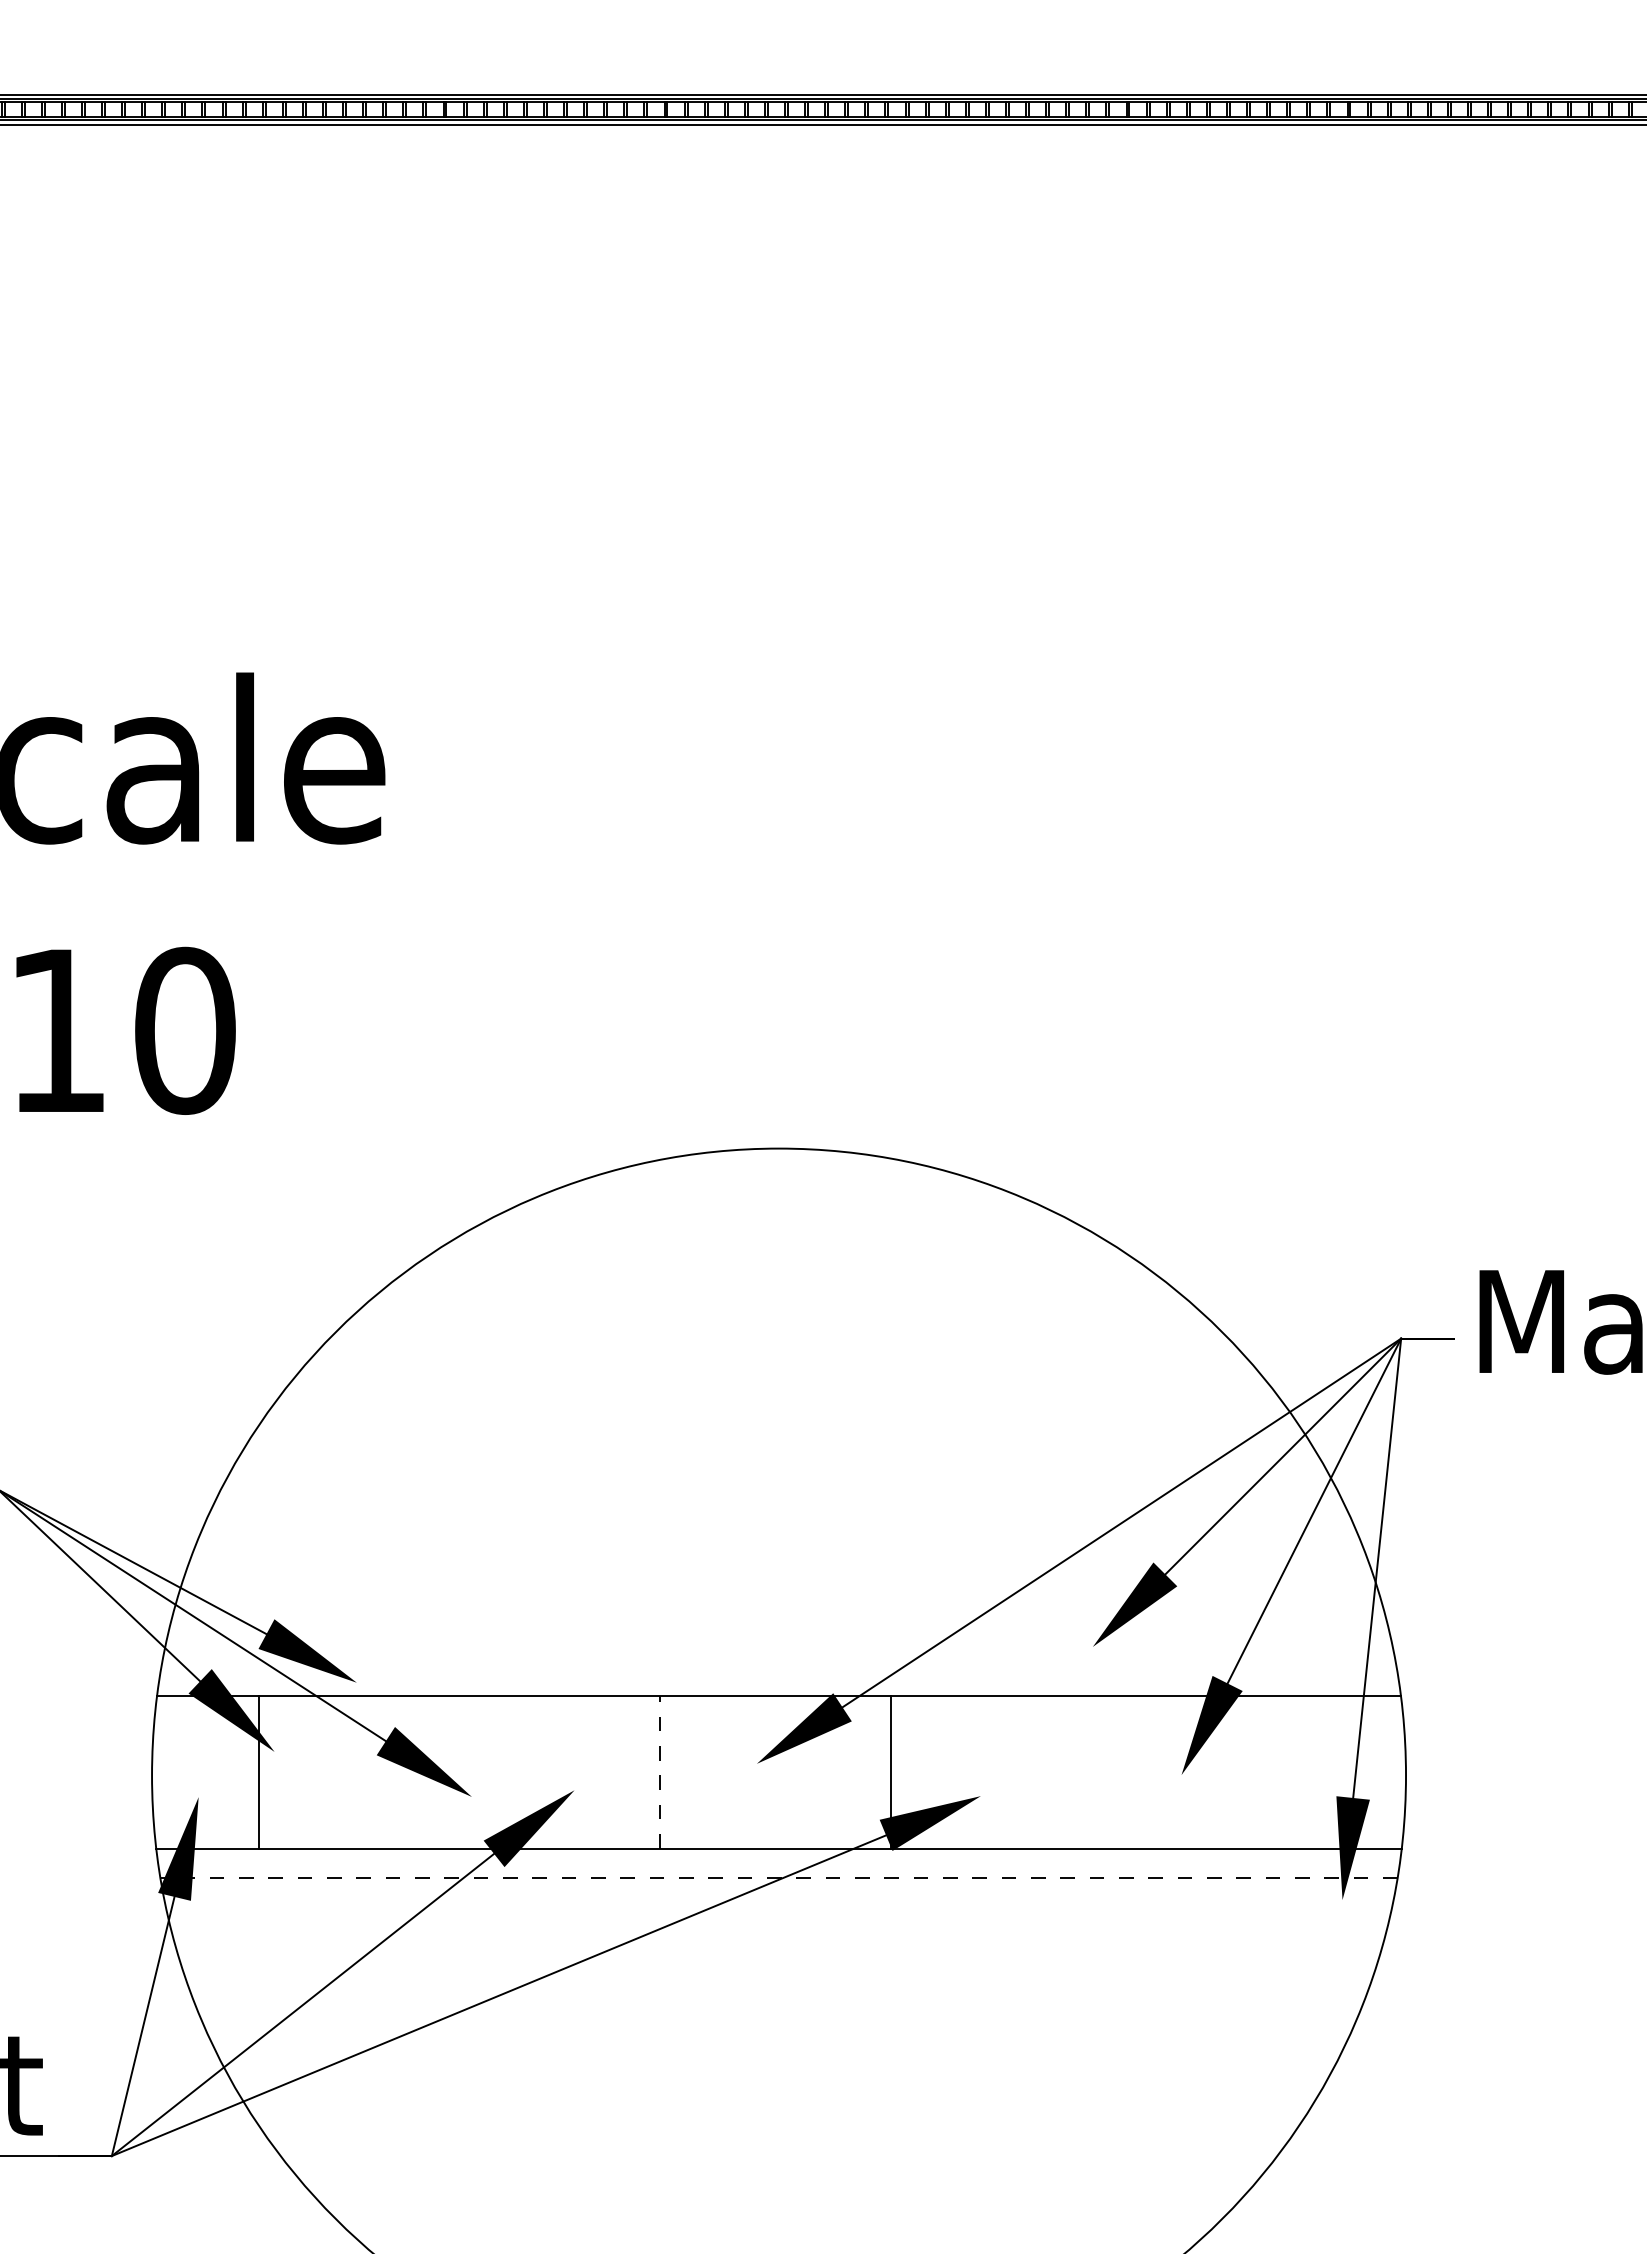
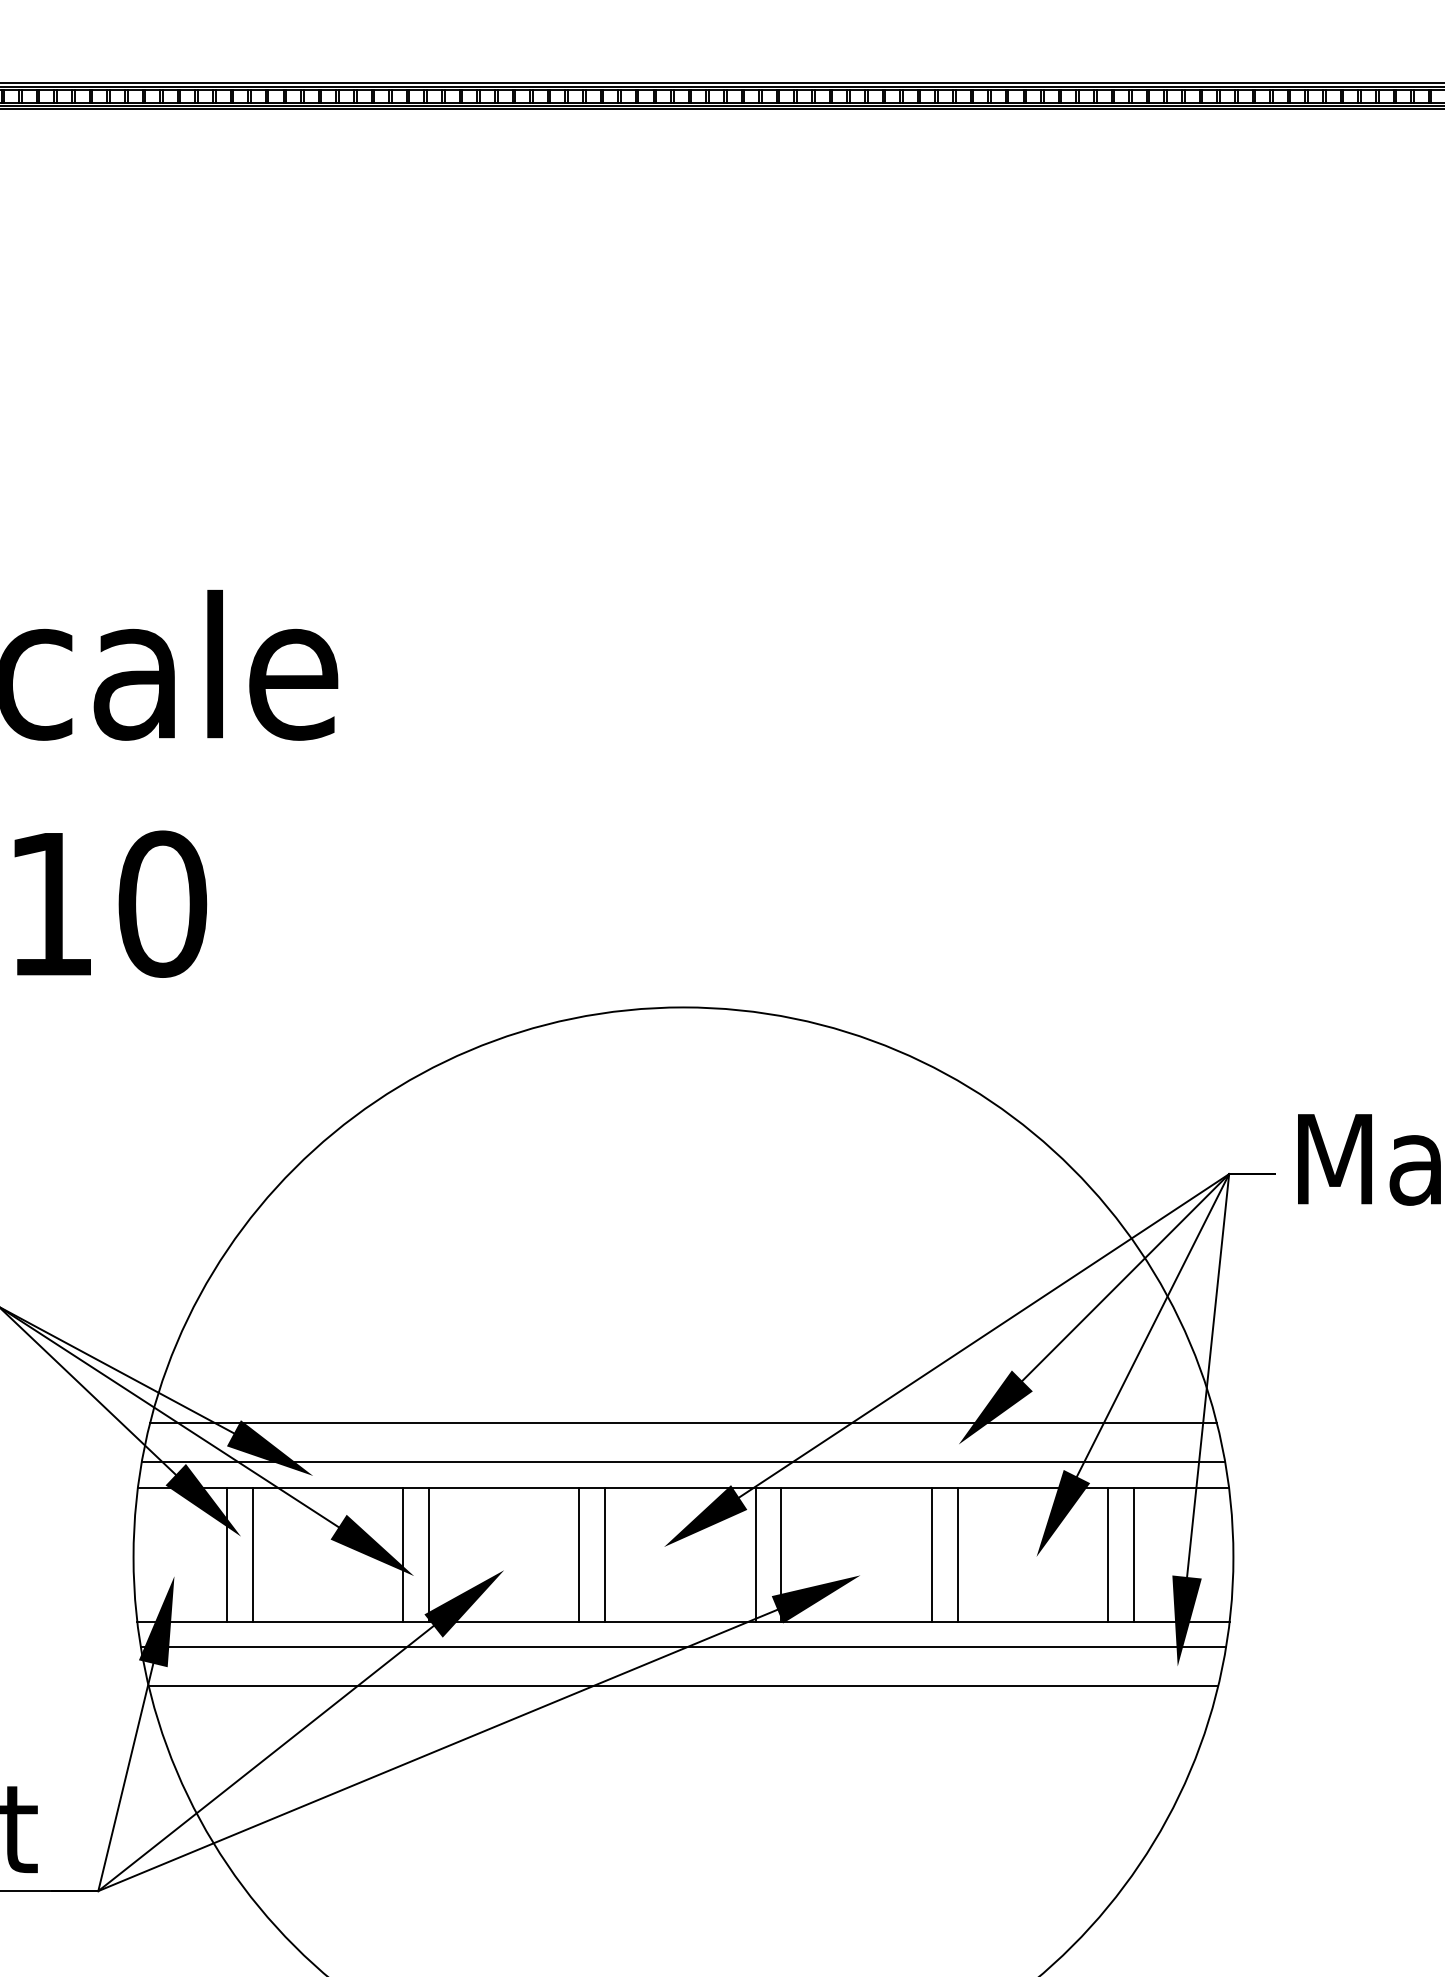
line: (778, 1622) -> (683, 1423), added
line: (778, 1666) -> (683, 1461), added
line: (287, 1772) -> (252, 1554), added
line: (459, 1772) -> (403, 1554), added
line: (488, 1772) -> (428, 1554), added
line: (660, 1772) -> (579, 1554), dashed -> solid
line: (689, 1772) -> (604, 1554), added
line: (861, 1772) -> (755, 1554), added
line: (1062, 1772) -> (932, 1554), added
line: (1091, 1772) -> (957, 1554), added
line: (1263, 1772) -> (1108, 1554), added
line: (1292, 1772) -> (1133, 1554), added
line: (778, 1878) -> (683, 1647), dashed -> solid
line: (778, 1922) -> (683, 1686), added

